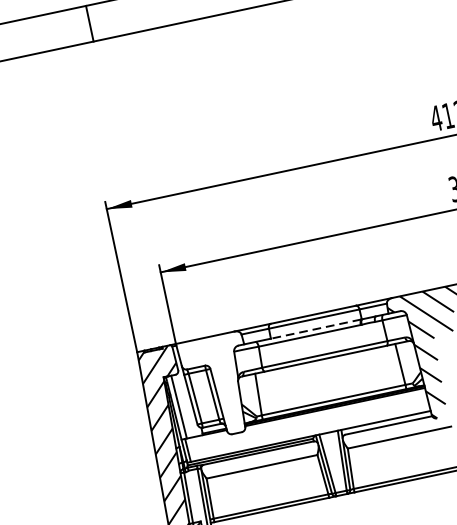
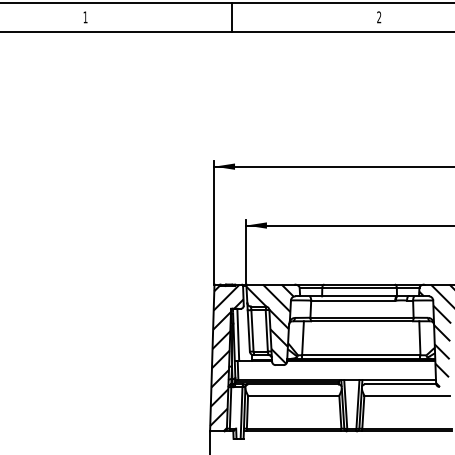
line: (315, 329) -> (358, 296), dashed -> solid
hatch: (214, 385) -> (269, 323), added

